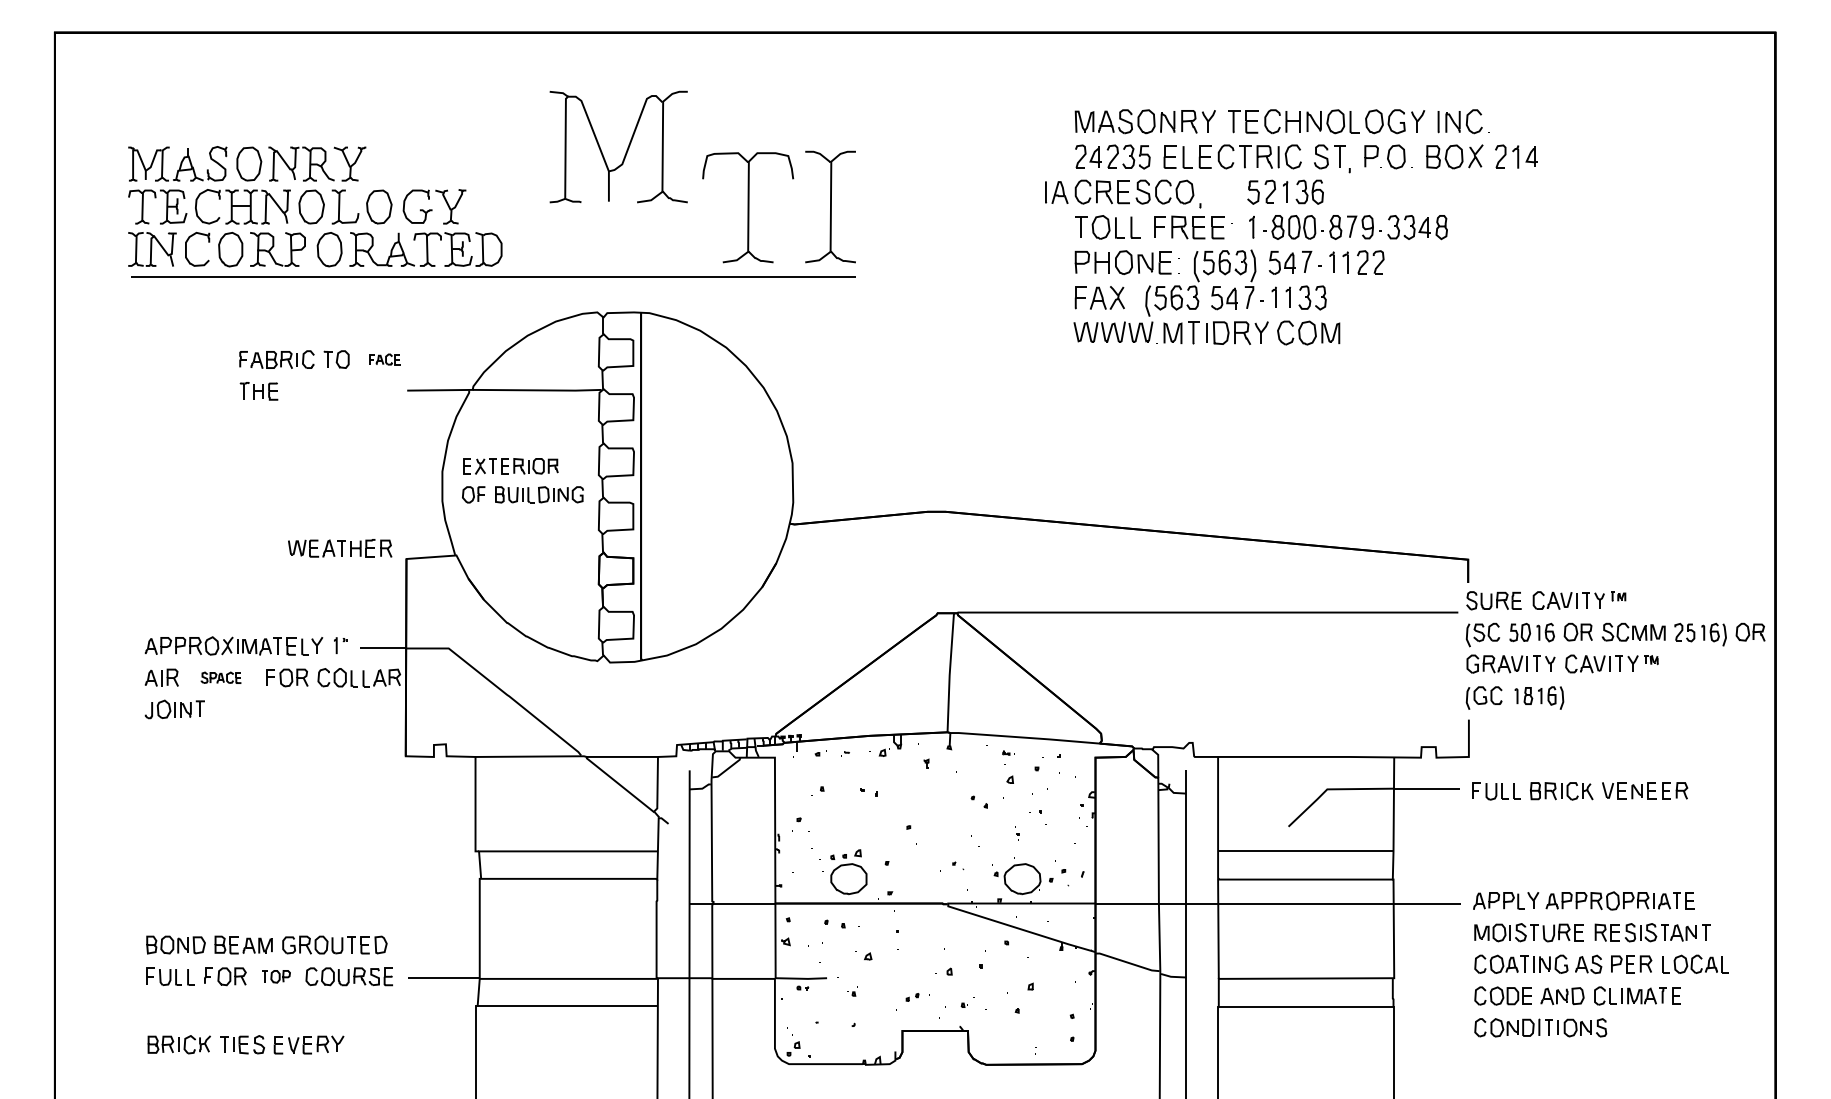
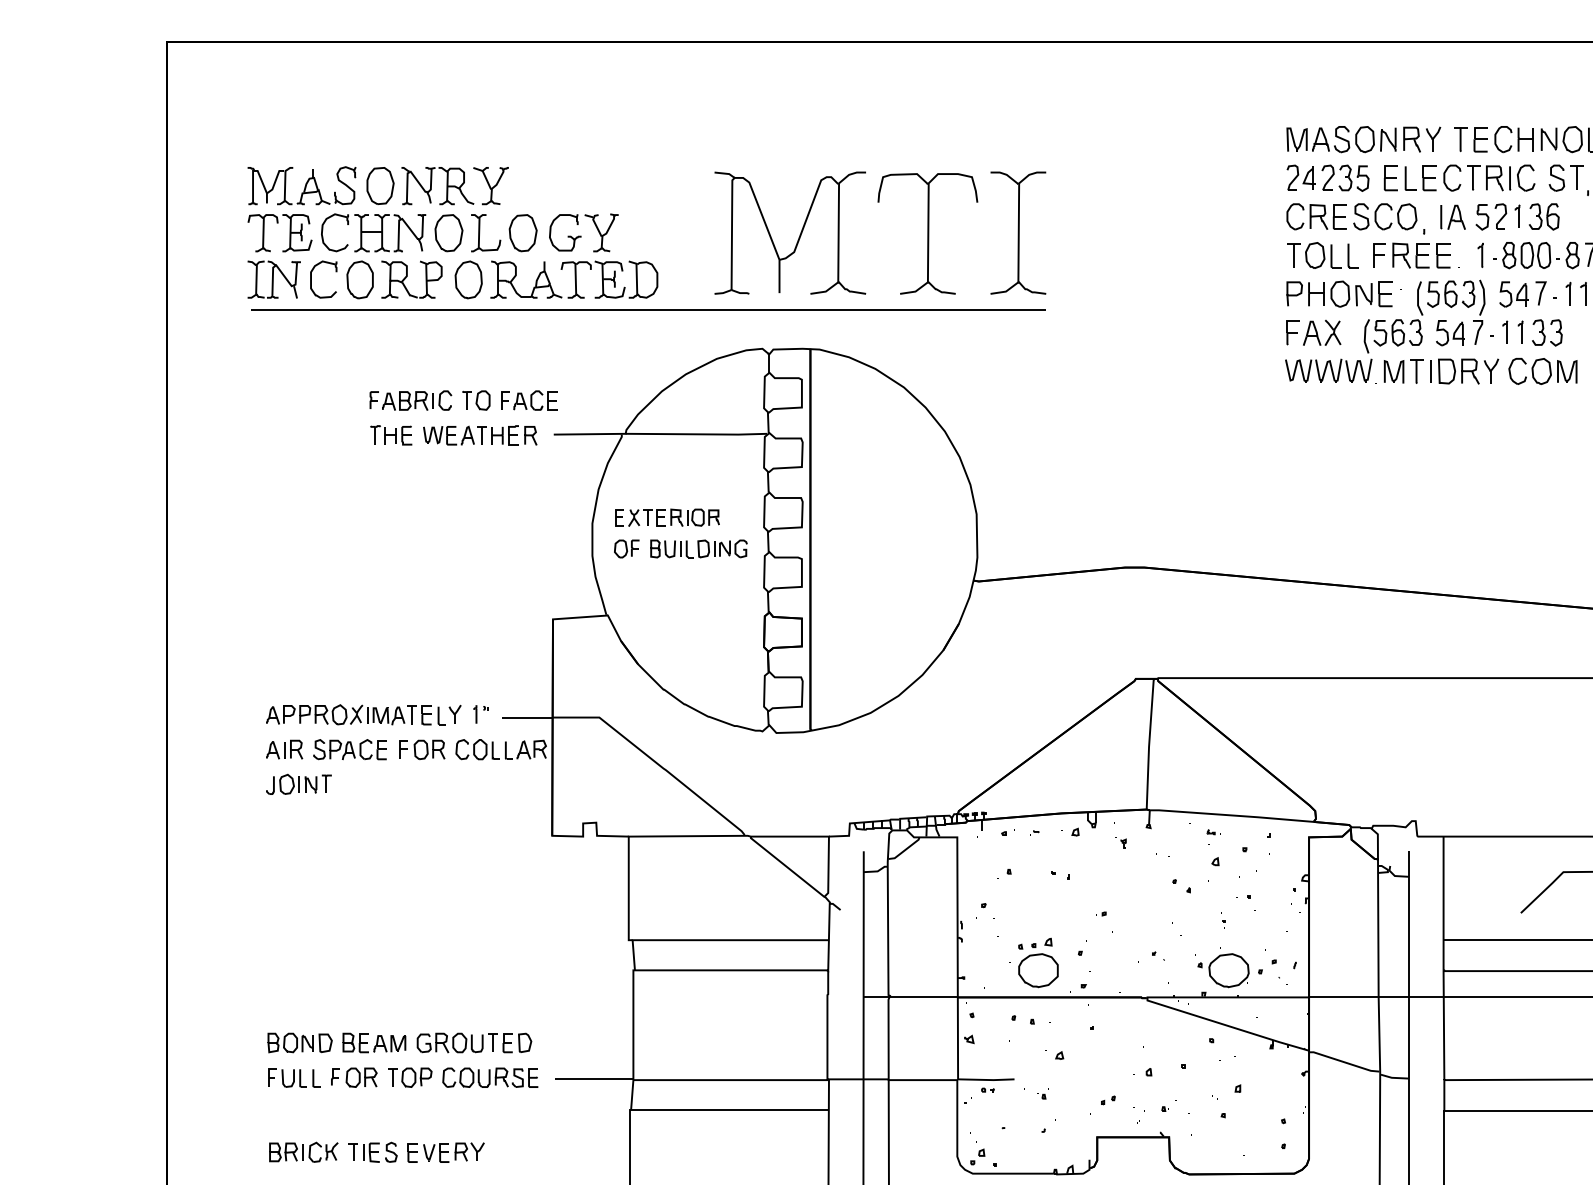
part: (626, 149) -> (798, 235), moved
part: (1056, 192) -> (1452, 217), moved
part: (384, 359) -> (528, 400), size x1.67
part: (340, 548) -> (480, 435), moved
part: (220, 677) -> (348, 749), size x1.67
part: (276, 976) -> (410, 1077), size x1.43

